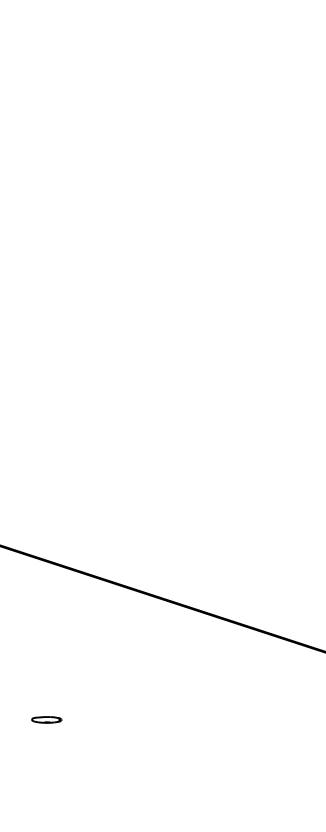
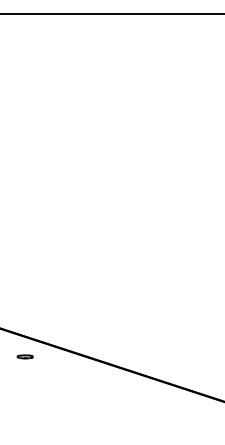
part: (45, 719) -> (24, 356), moved

